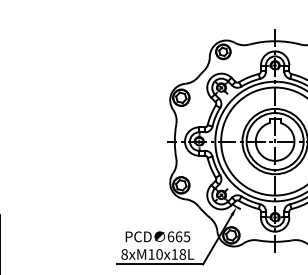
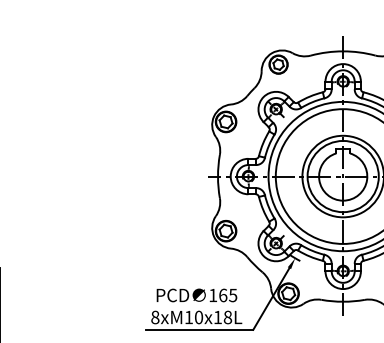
text: (170, 236) -> (212, 295), 665 -> 165

